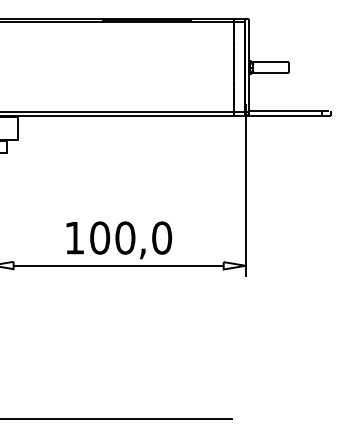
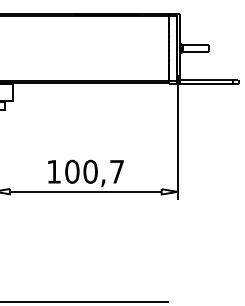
text: (162, 237) -> (117, 171), ,0 -> ,7

